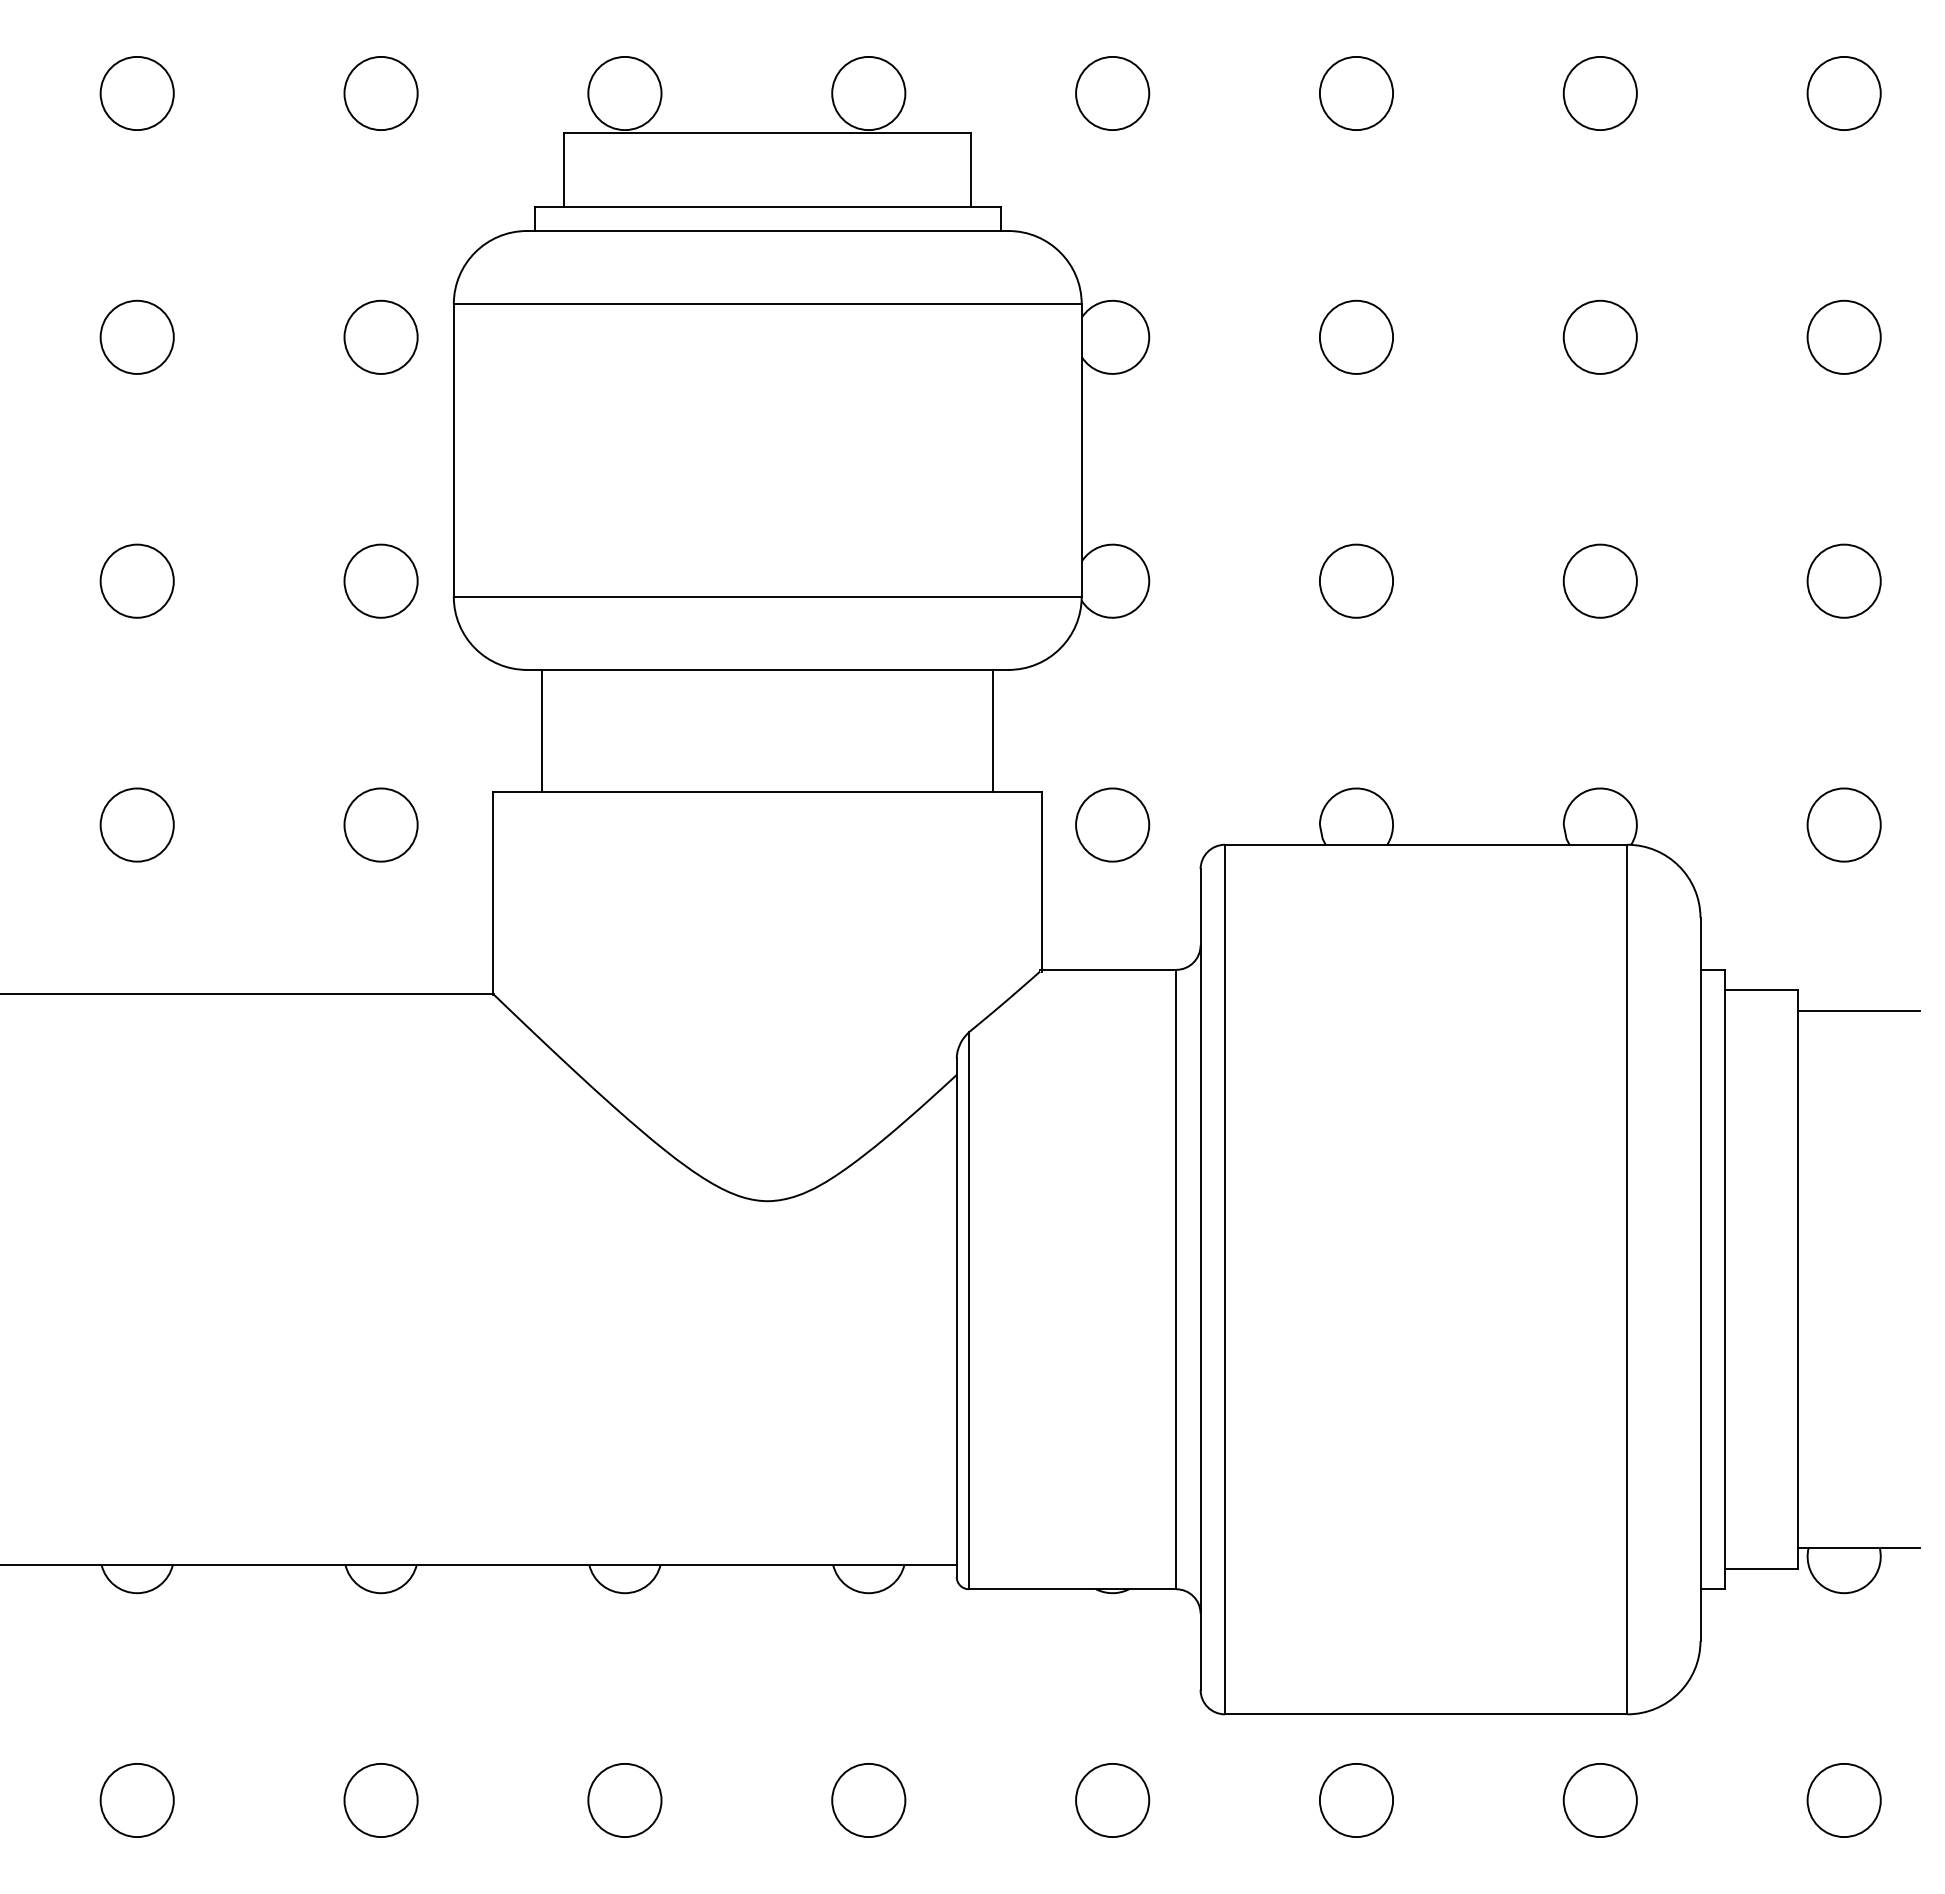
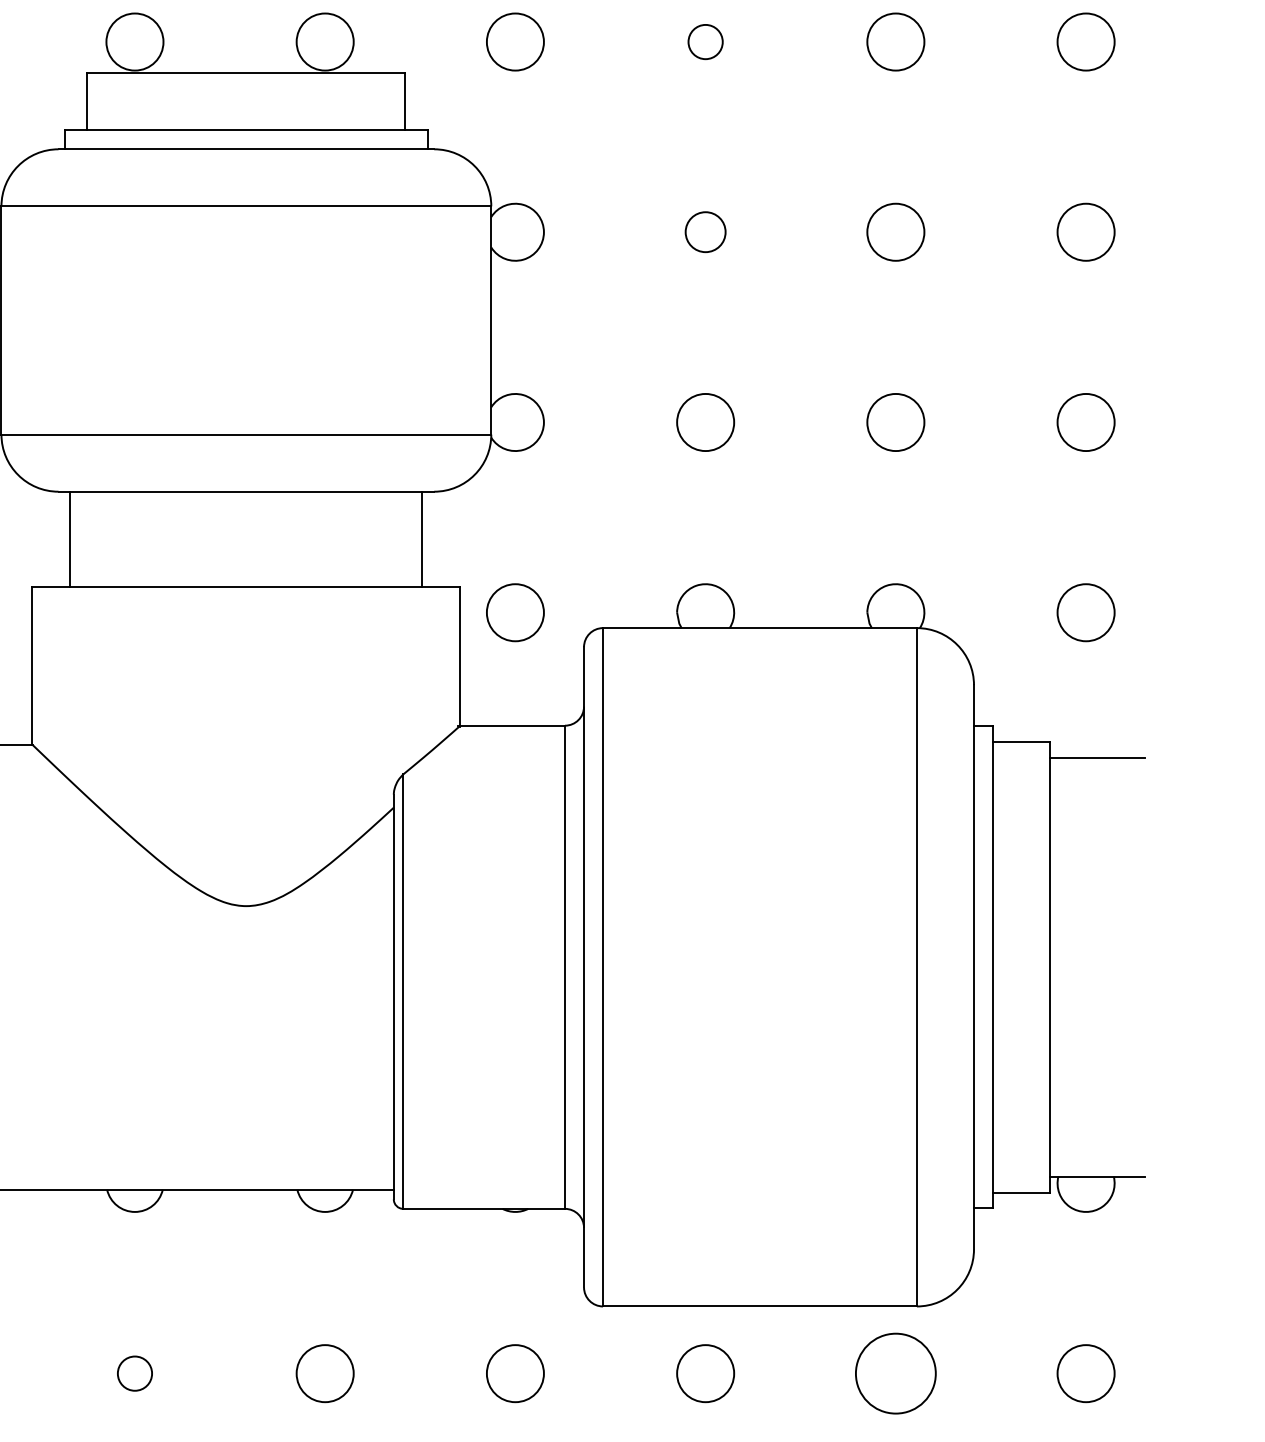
circle: (1356, 93) -> (705, 42), size x0.6
circle: (1356, 336) -> (705, 231), size x0.7
circle: (624, 1800) -> (134, 1373), size x0.6
circle: (1599, 1800) -> (895, 1373), size x1.4

